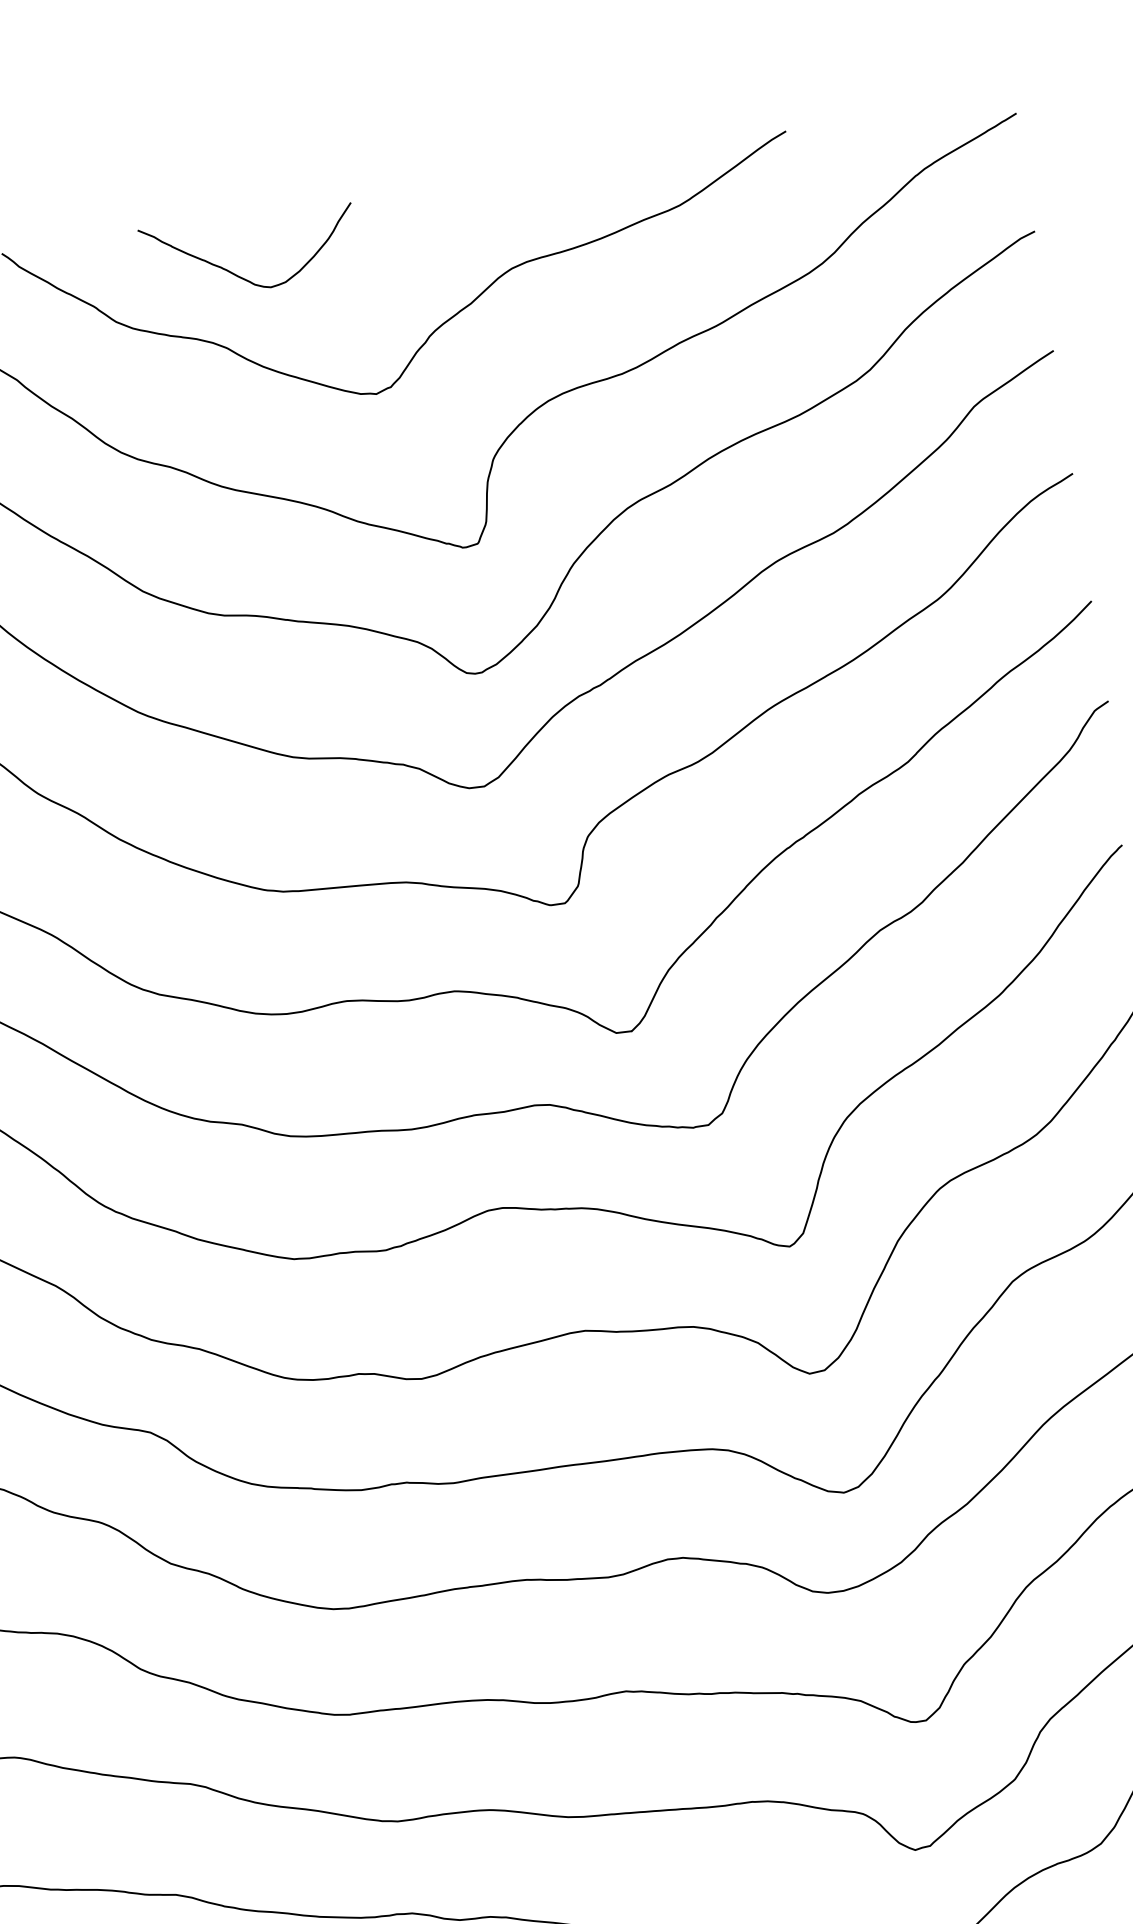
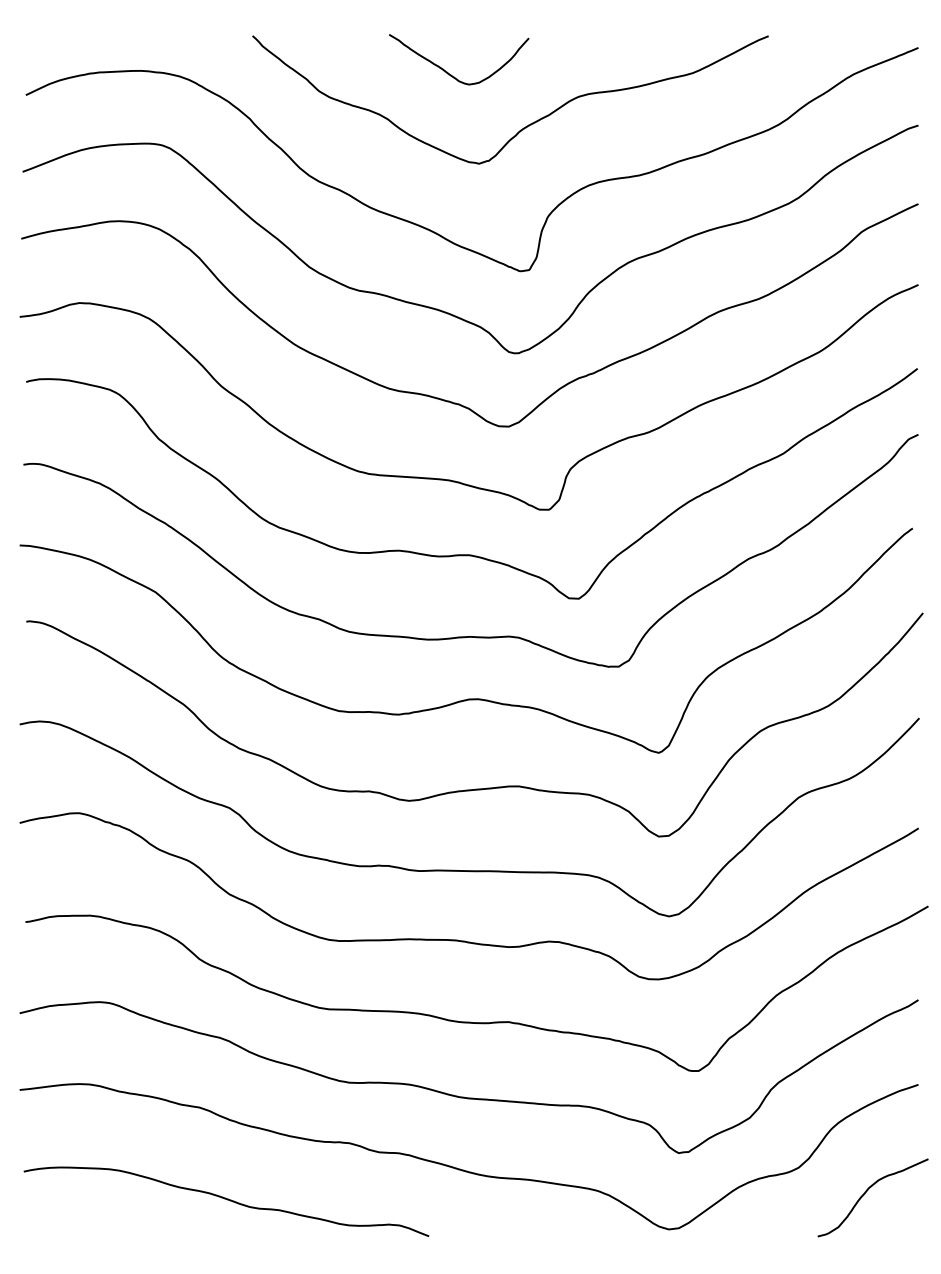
curve: (235, 272) -> (447, 71), moved

